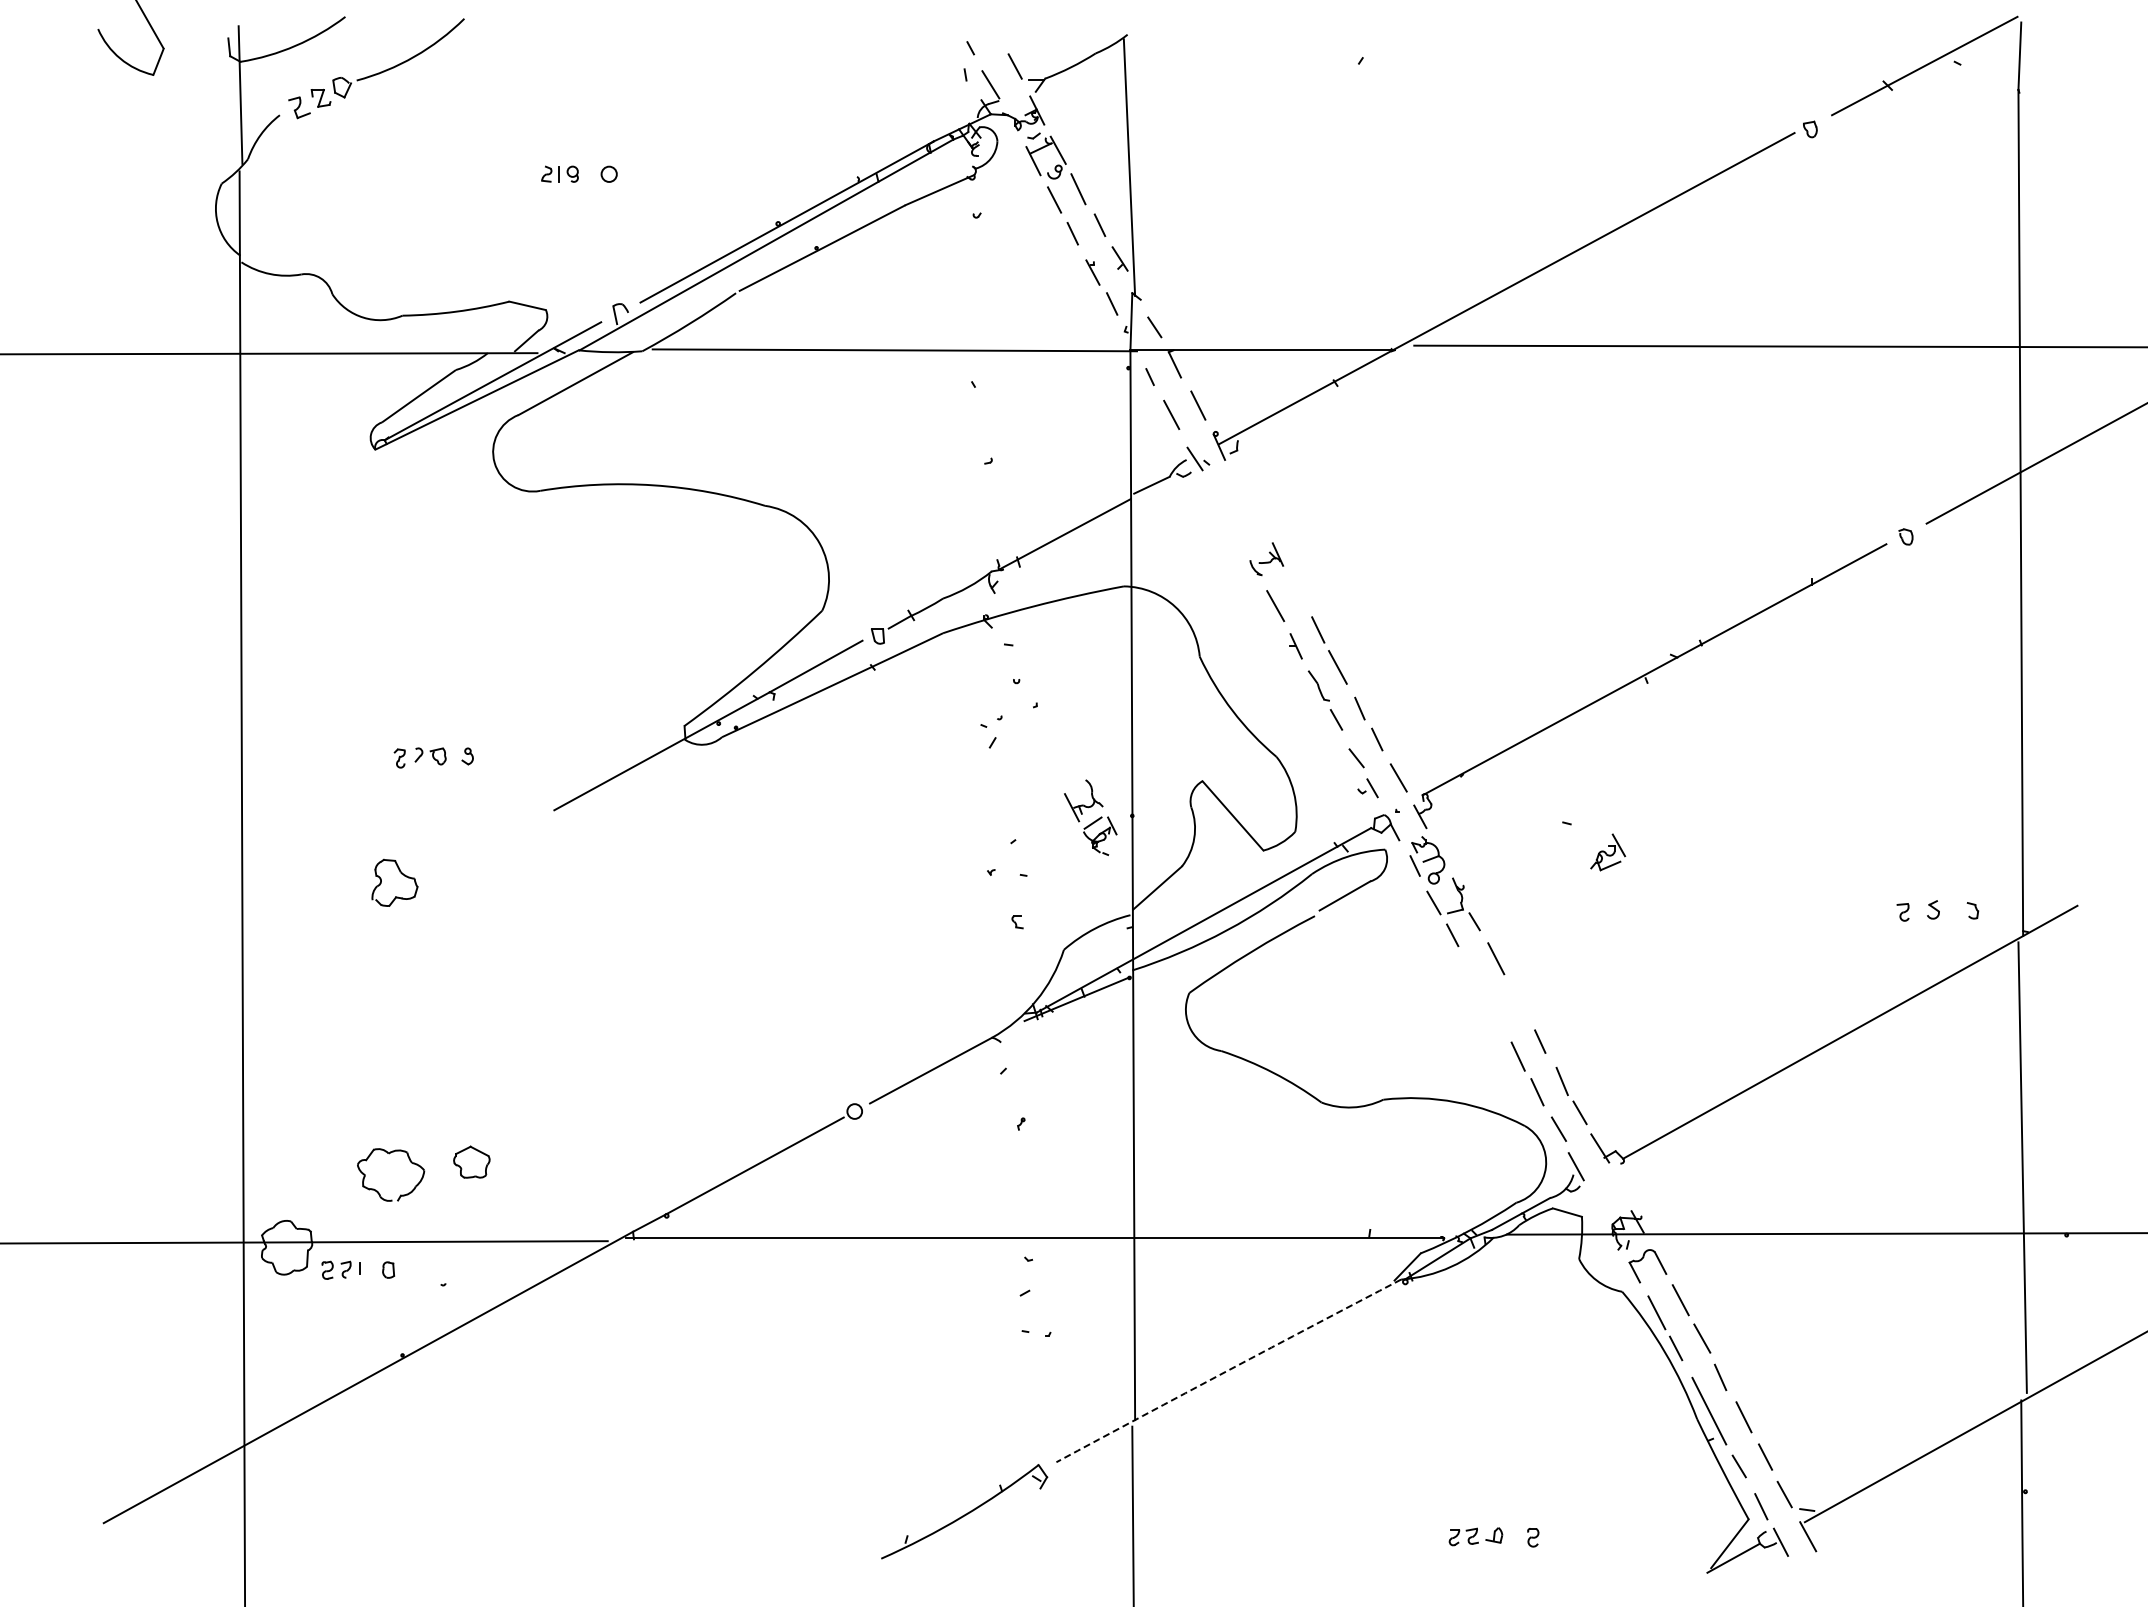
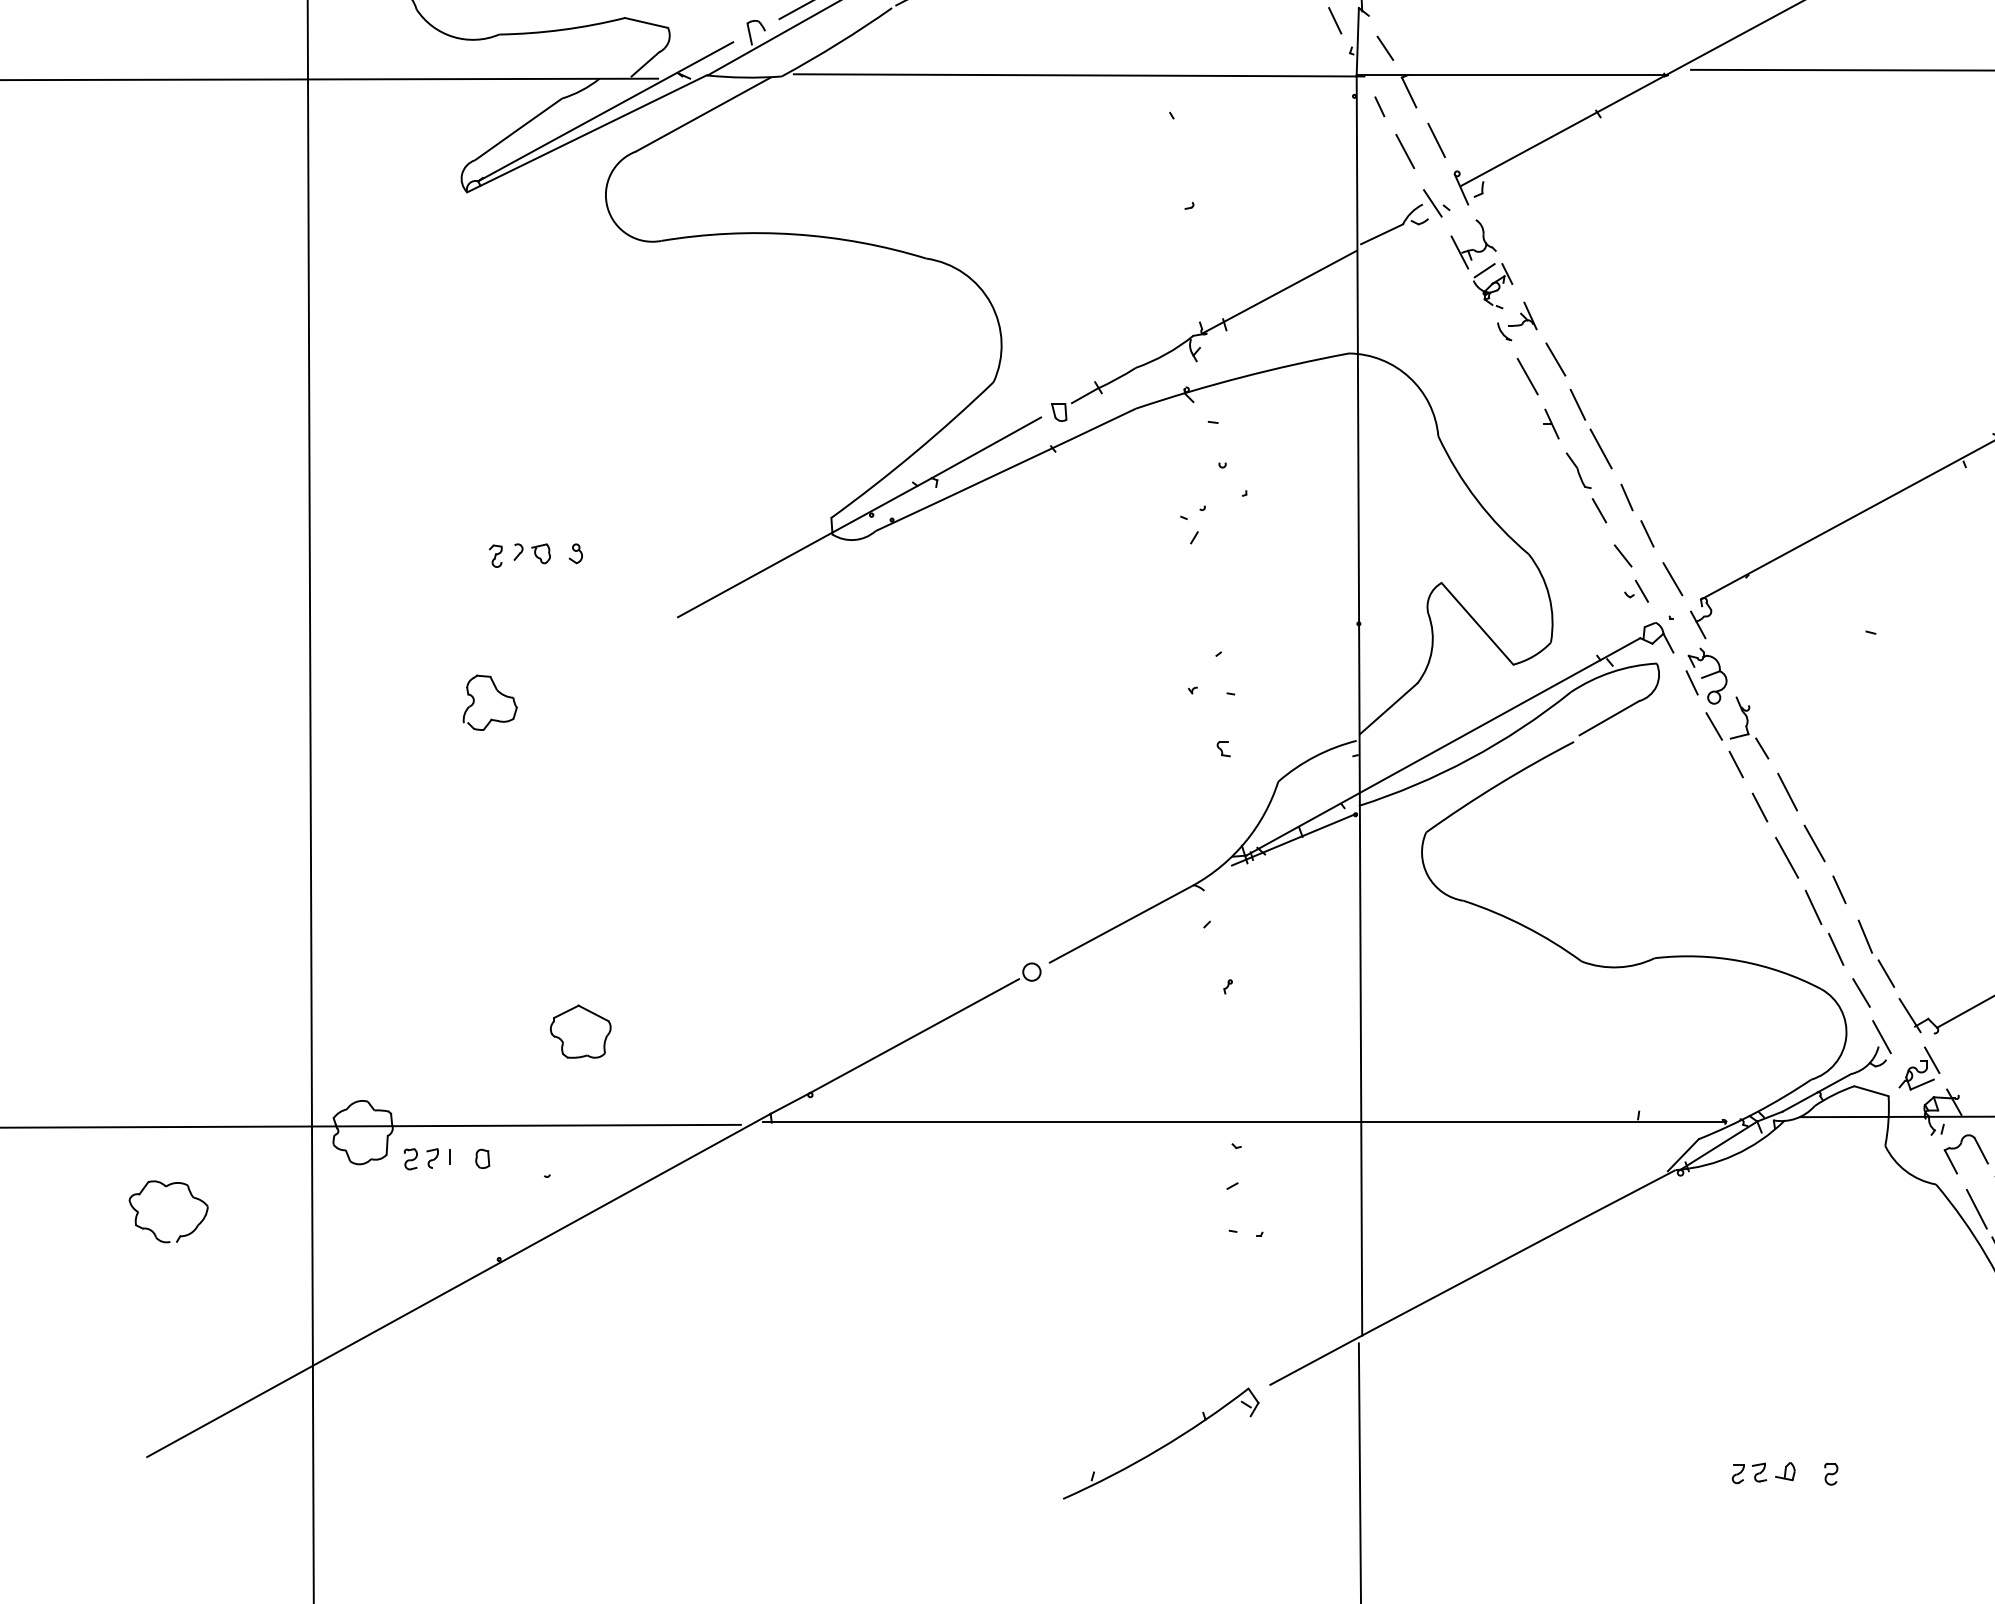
line: (1299, 591) -> (1555, 359), added
part: (1090, 817) -> (1481, 264), moved
part: (1608, 852) -> (1919, 1068), moved
line: (1472, 971) -> (1759, 807), added
line: (1518, 1002) -> (1813, 843), added
line: (1495, 1014) -> (1786, 857), added
part: (389, 1154) -> (166, 1187), moved
part: (471, 1162) -> (580, 1032), size x1.43
arc: (1228, 1370) -> (1472, 1277), dashed -> solid

